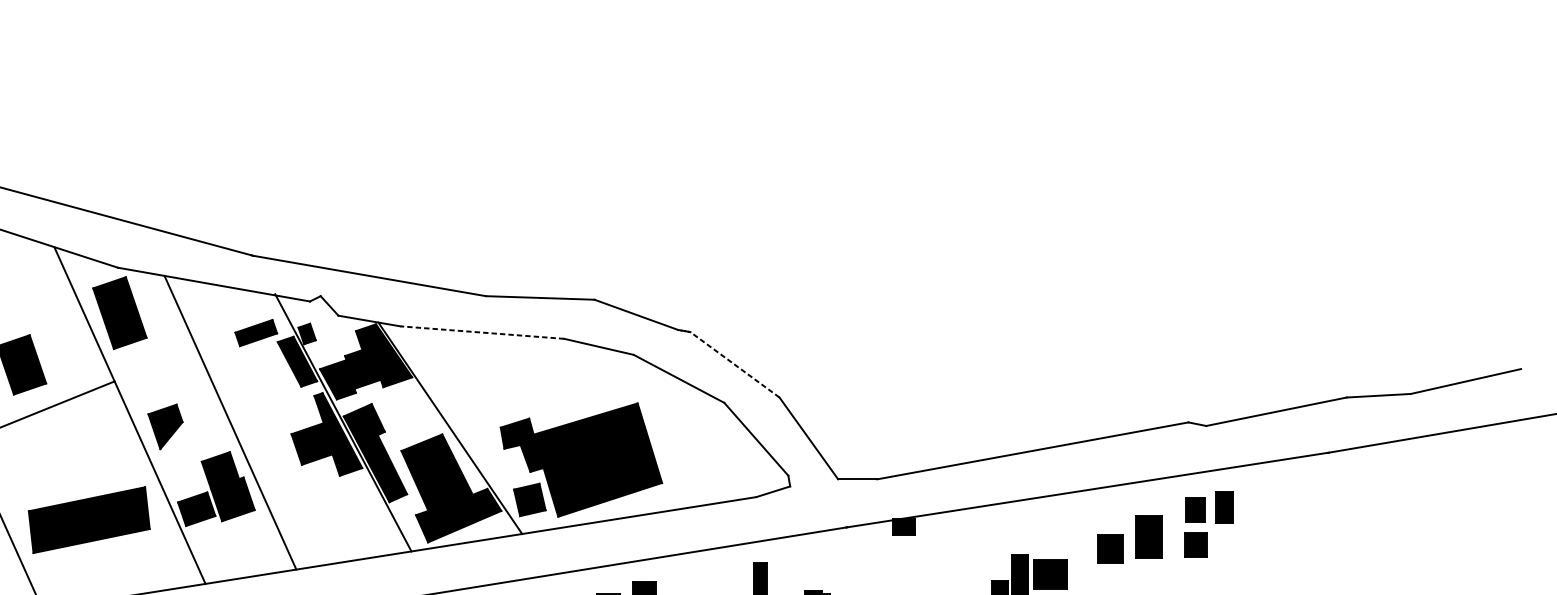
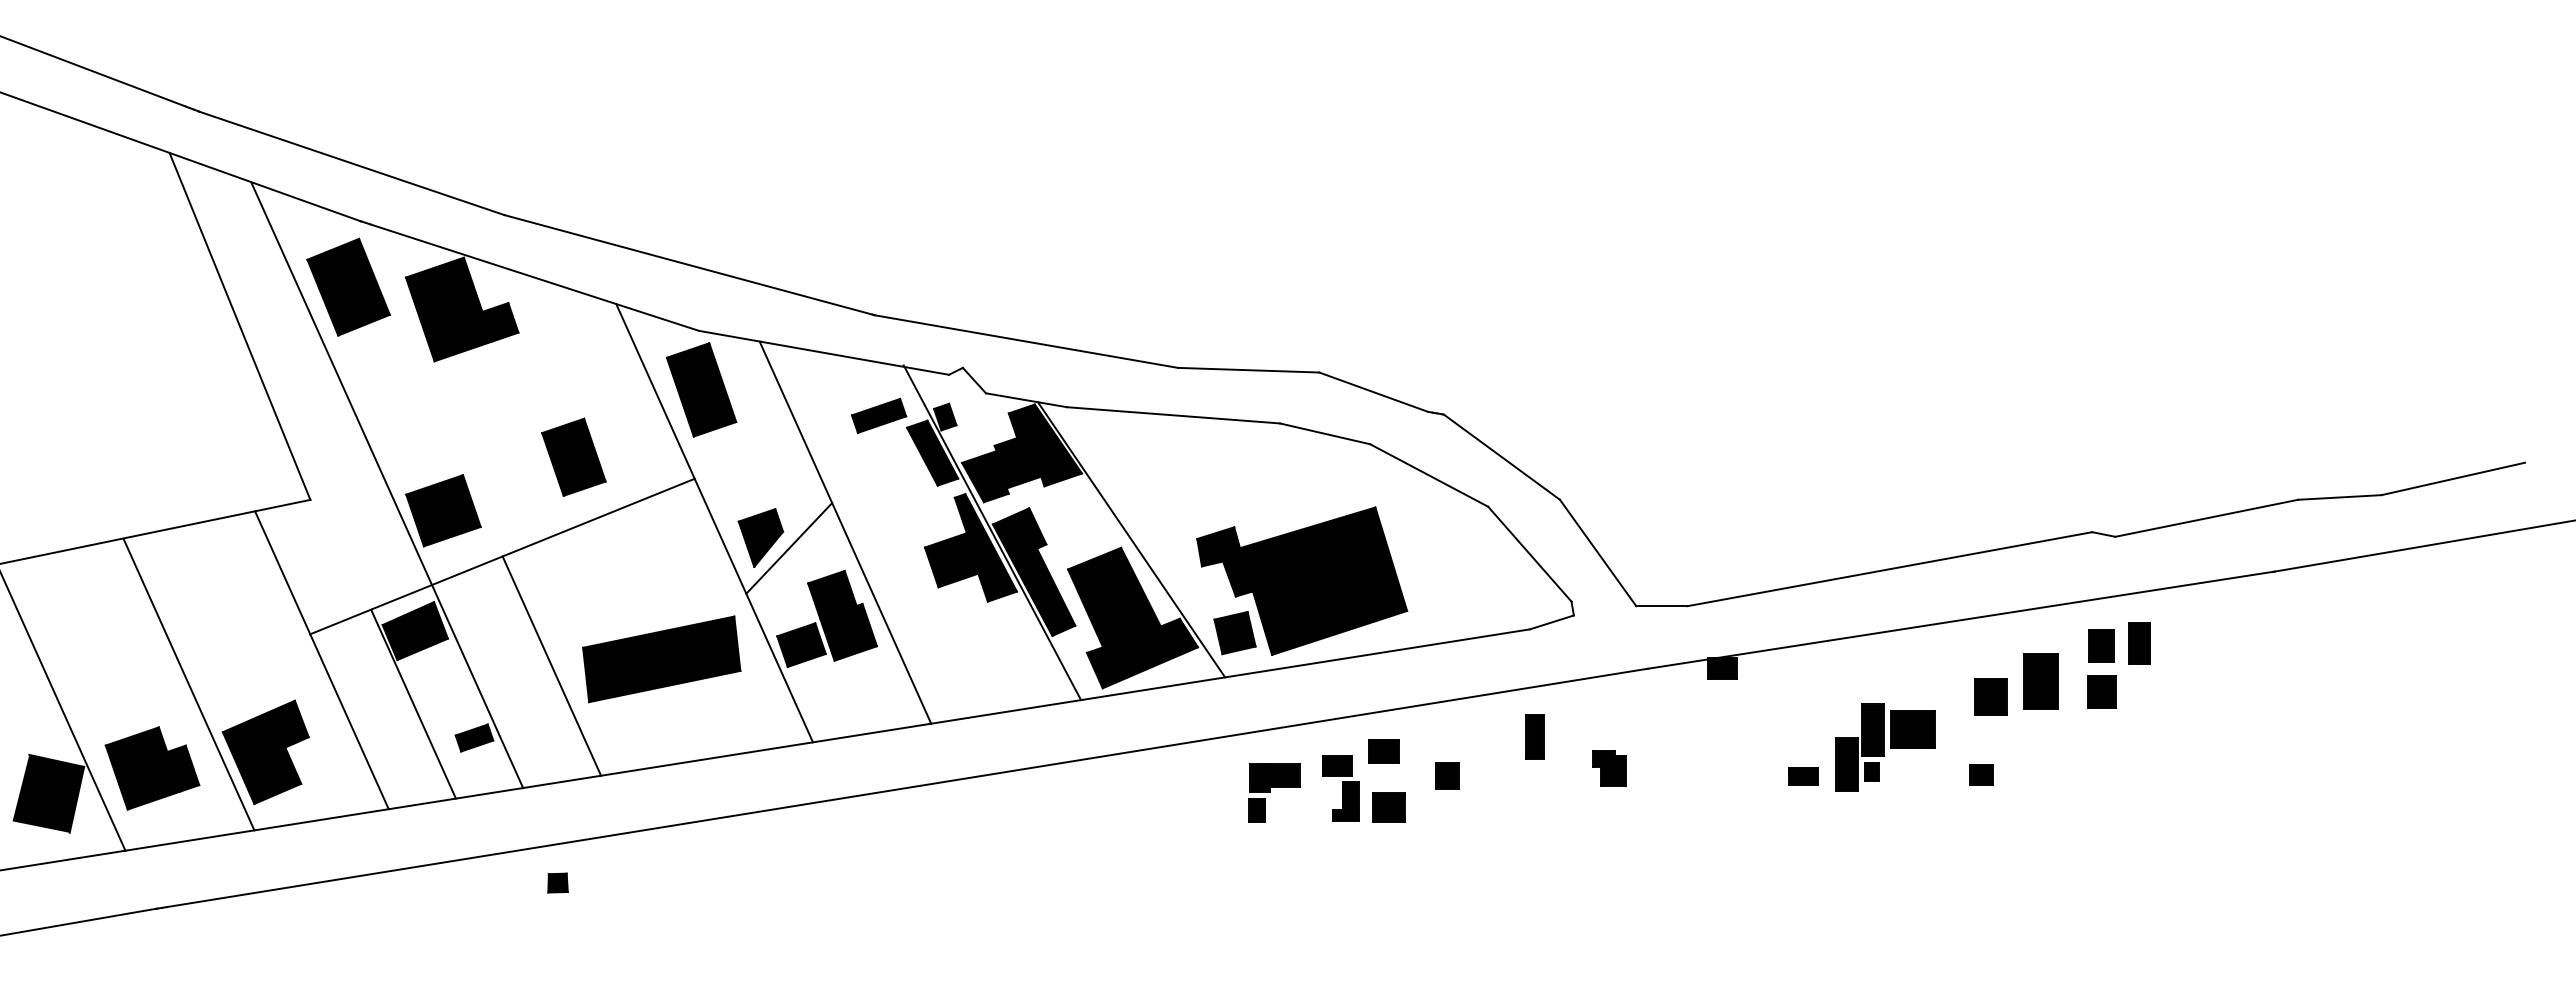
line: (482, 332) -> (1173, 415), dashed -> solid
line: (734, 365) -> (1501, 457), dashed -> solid
line: (187, 434) -> (789, 548), added

